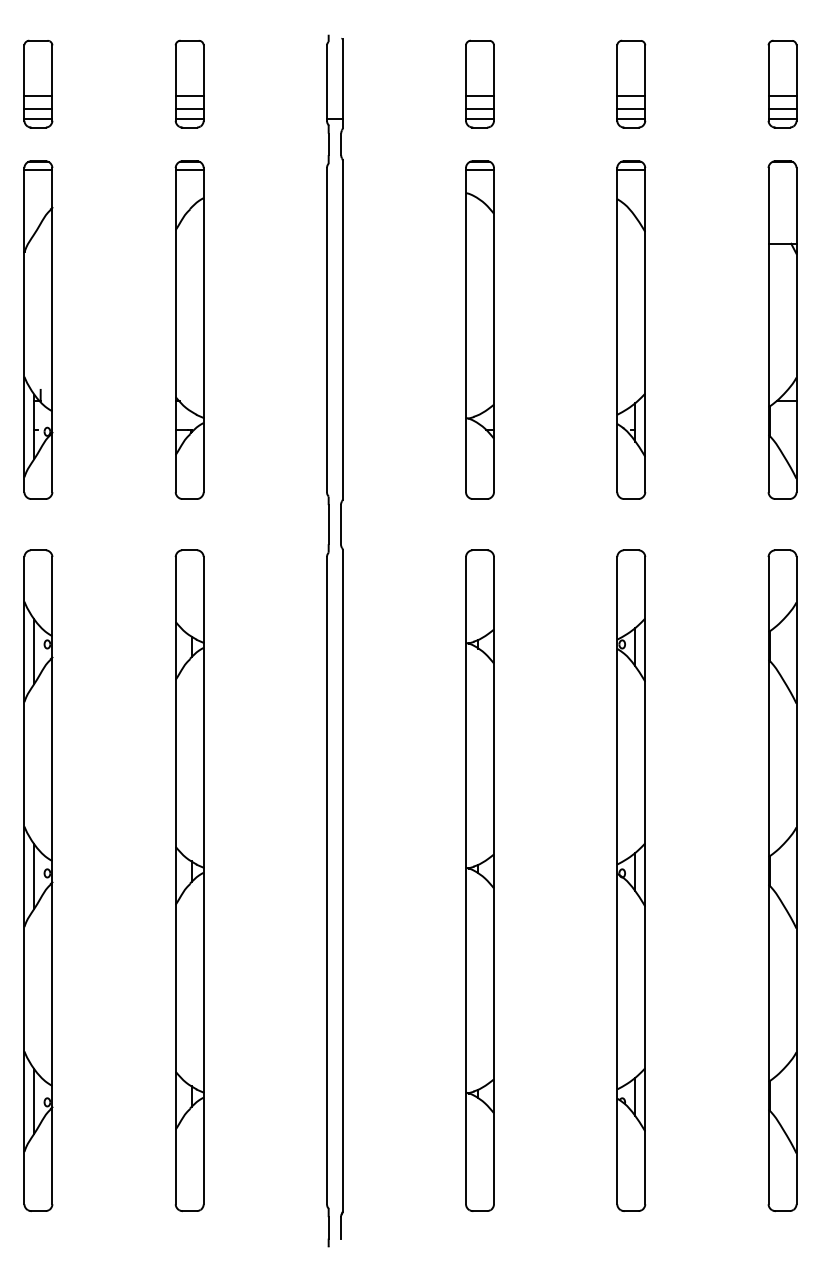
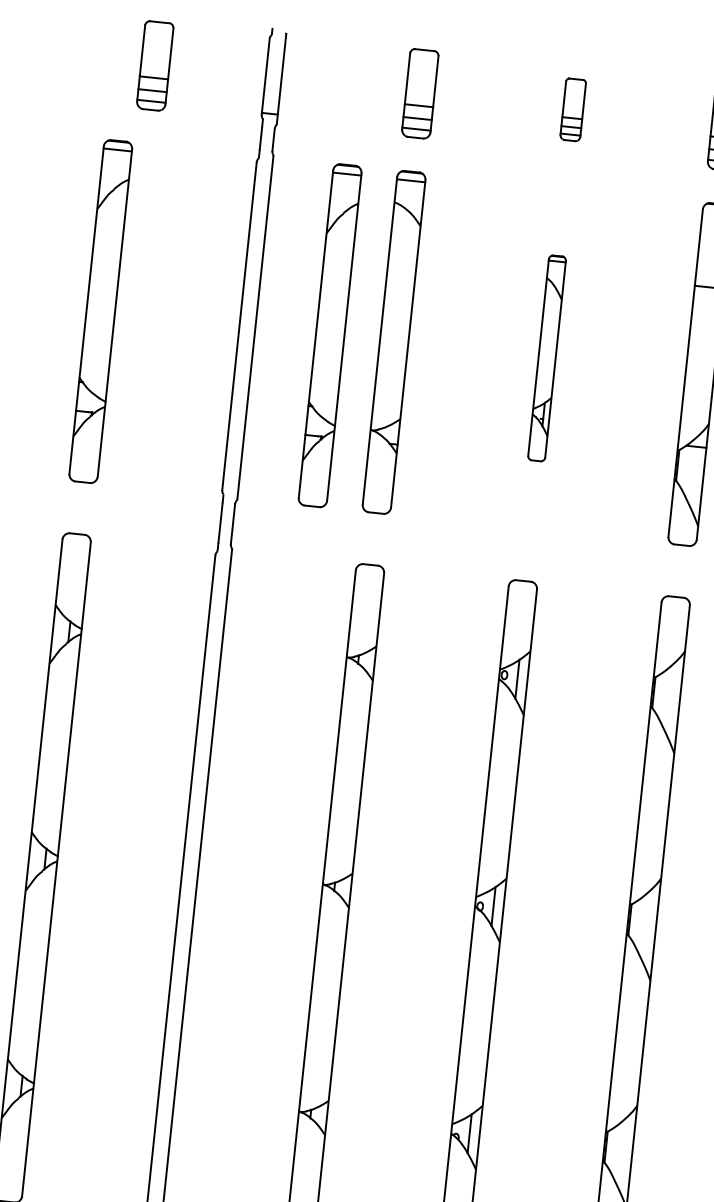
part: (189, 83) -> (155, 65), moved
part: (631, 83) -> (573, 109), size x0.7
part: (416, 329) -> (330, 335), added
part: (631, 329) -> (547, 357), size x0.6

